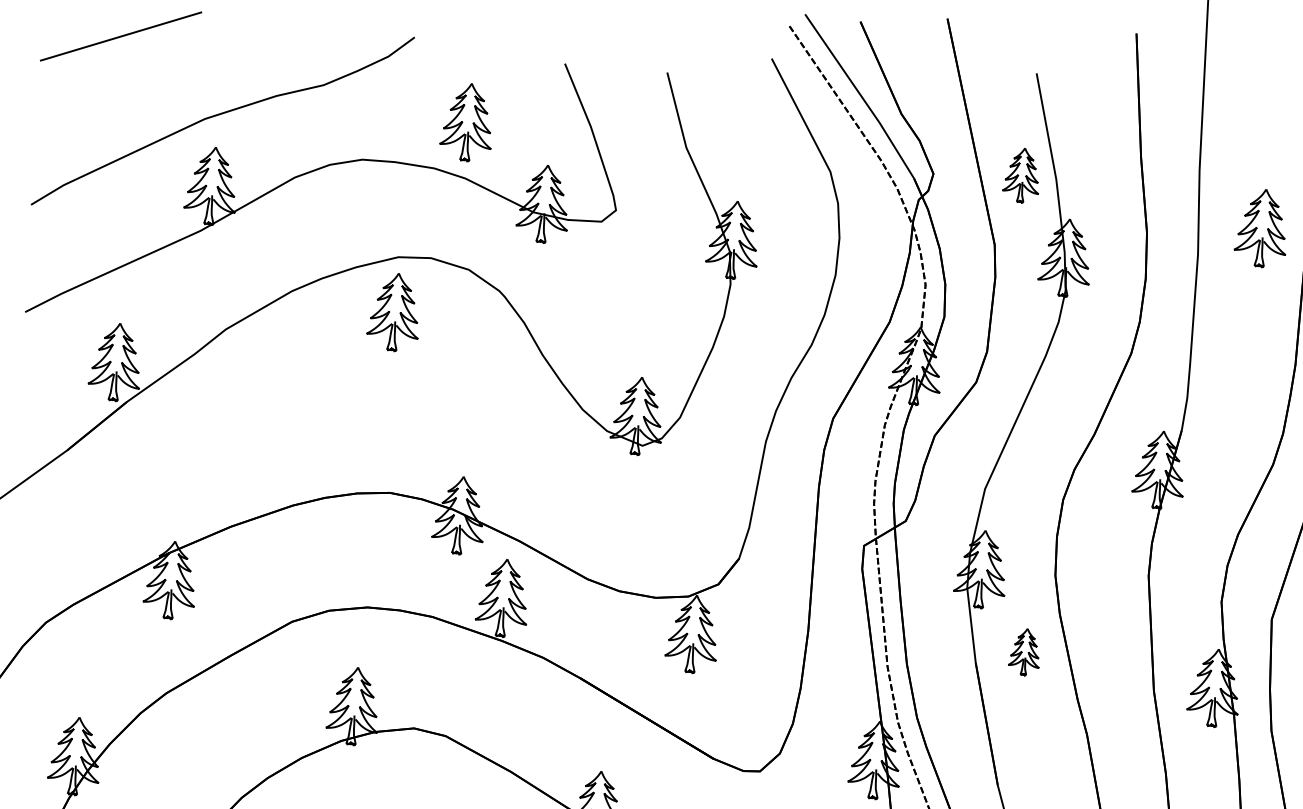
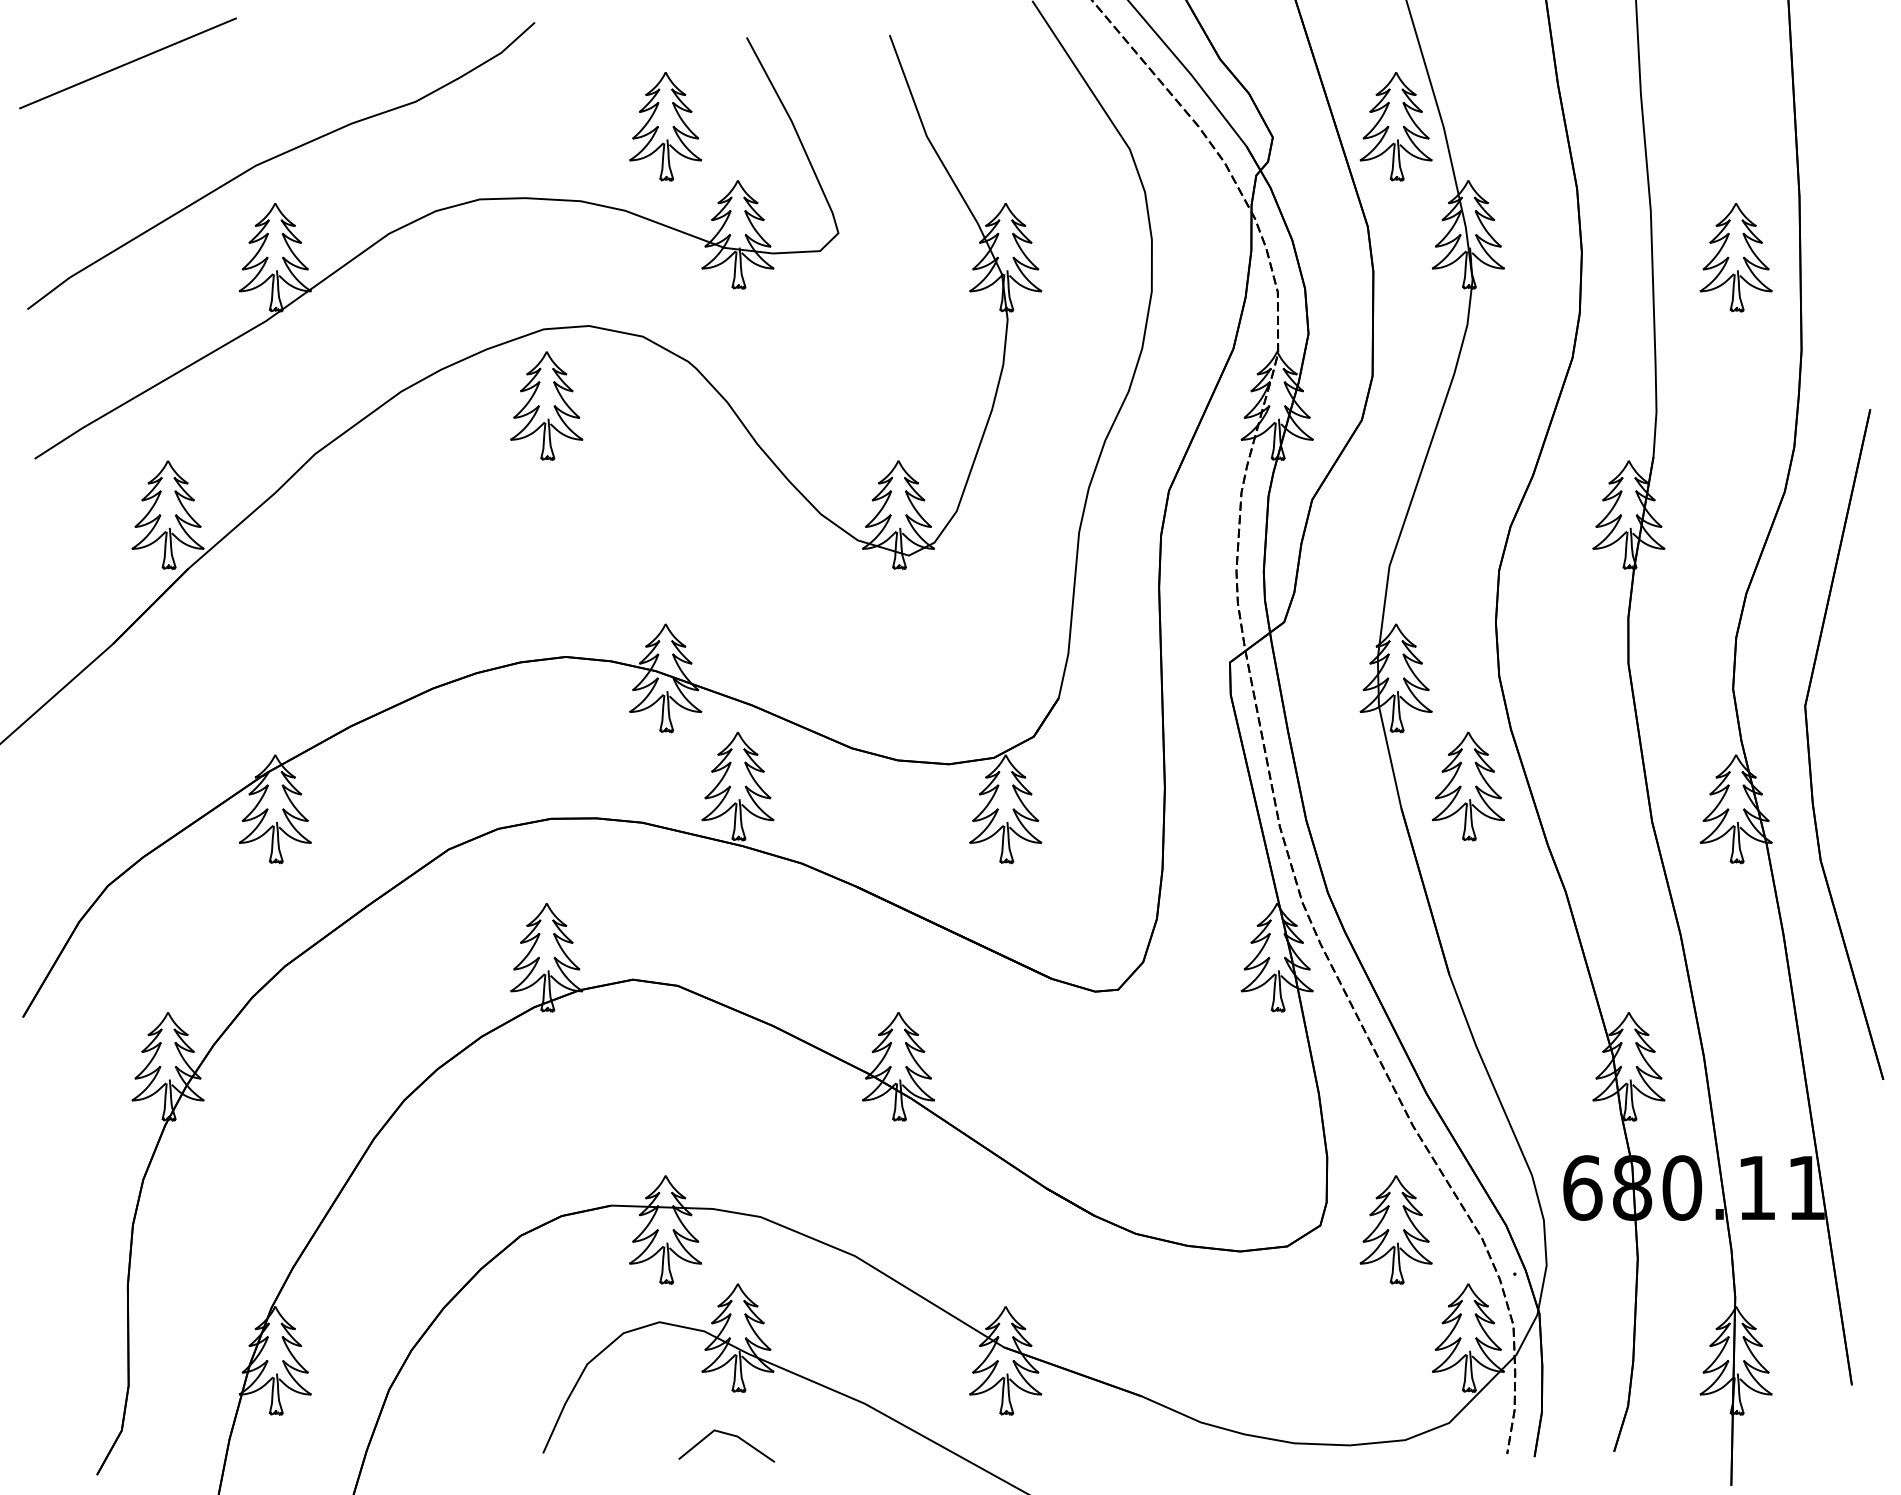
part: (467, 122) -> (665, 126), moved
part: (1021, 175) -> (1395, 126), size x1.43
part: (1261, 228) -> (1735, 257), moved
part: (1025, 652) -> (1468, 786), size x1.67

